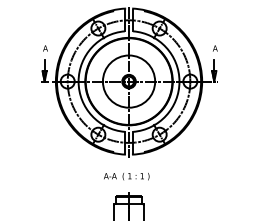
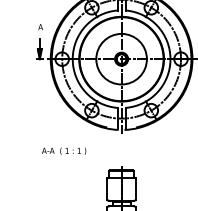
text: (126, 176) -> (63, 151), moved

